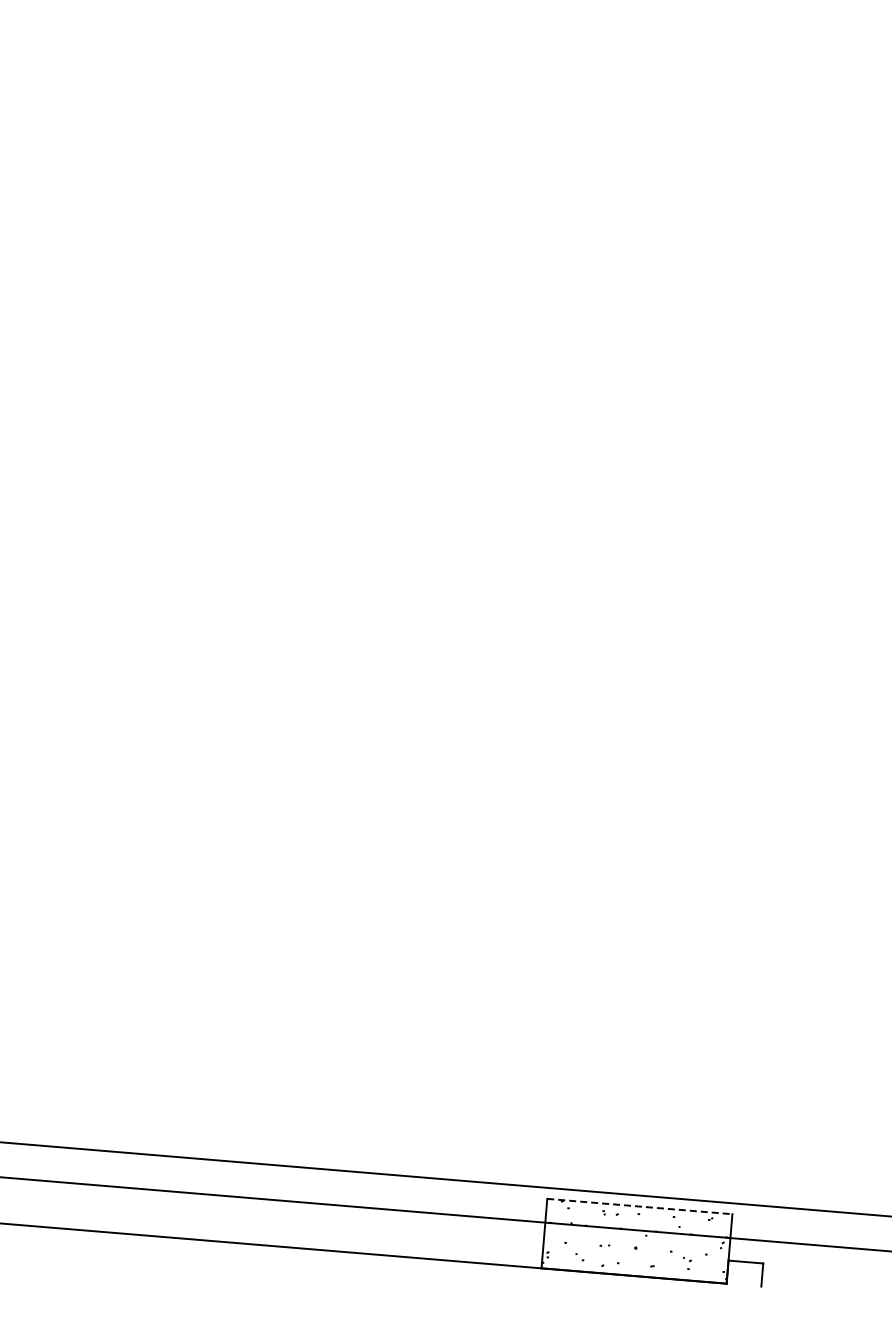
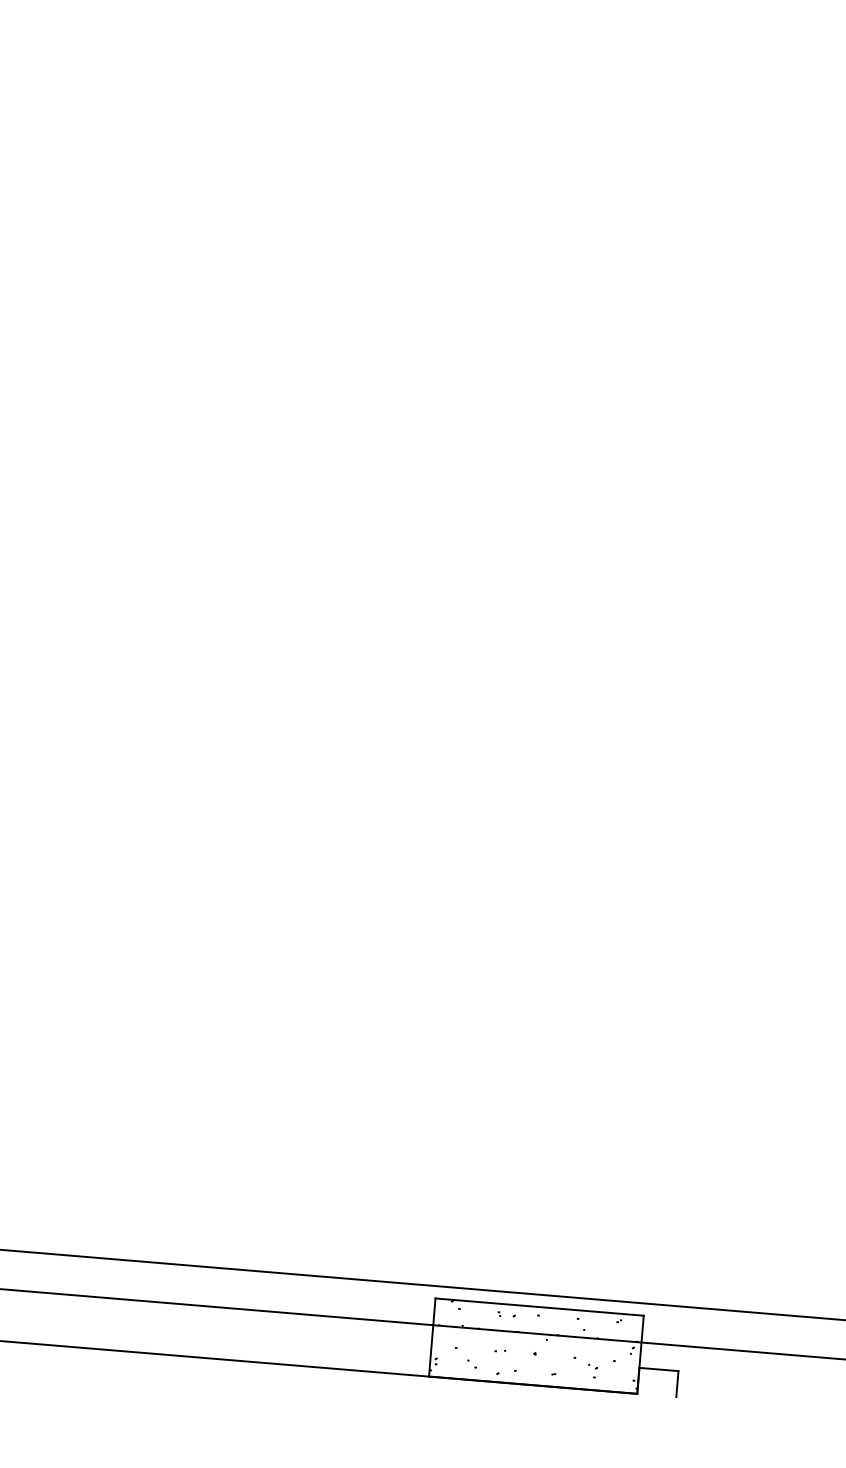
line: (639, 1206) -> (539, 1307), dashed -> solid

